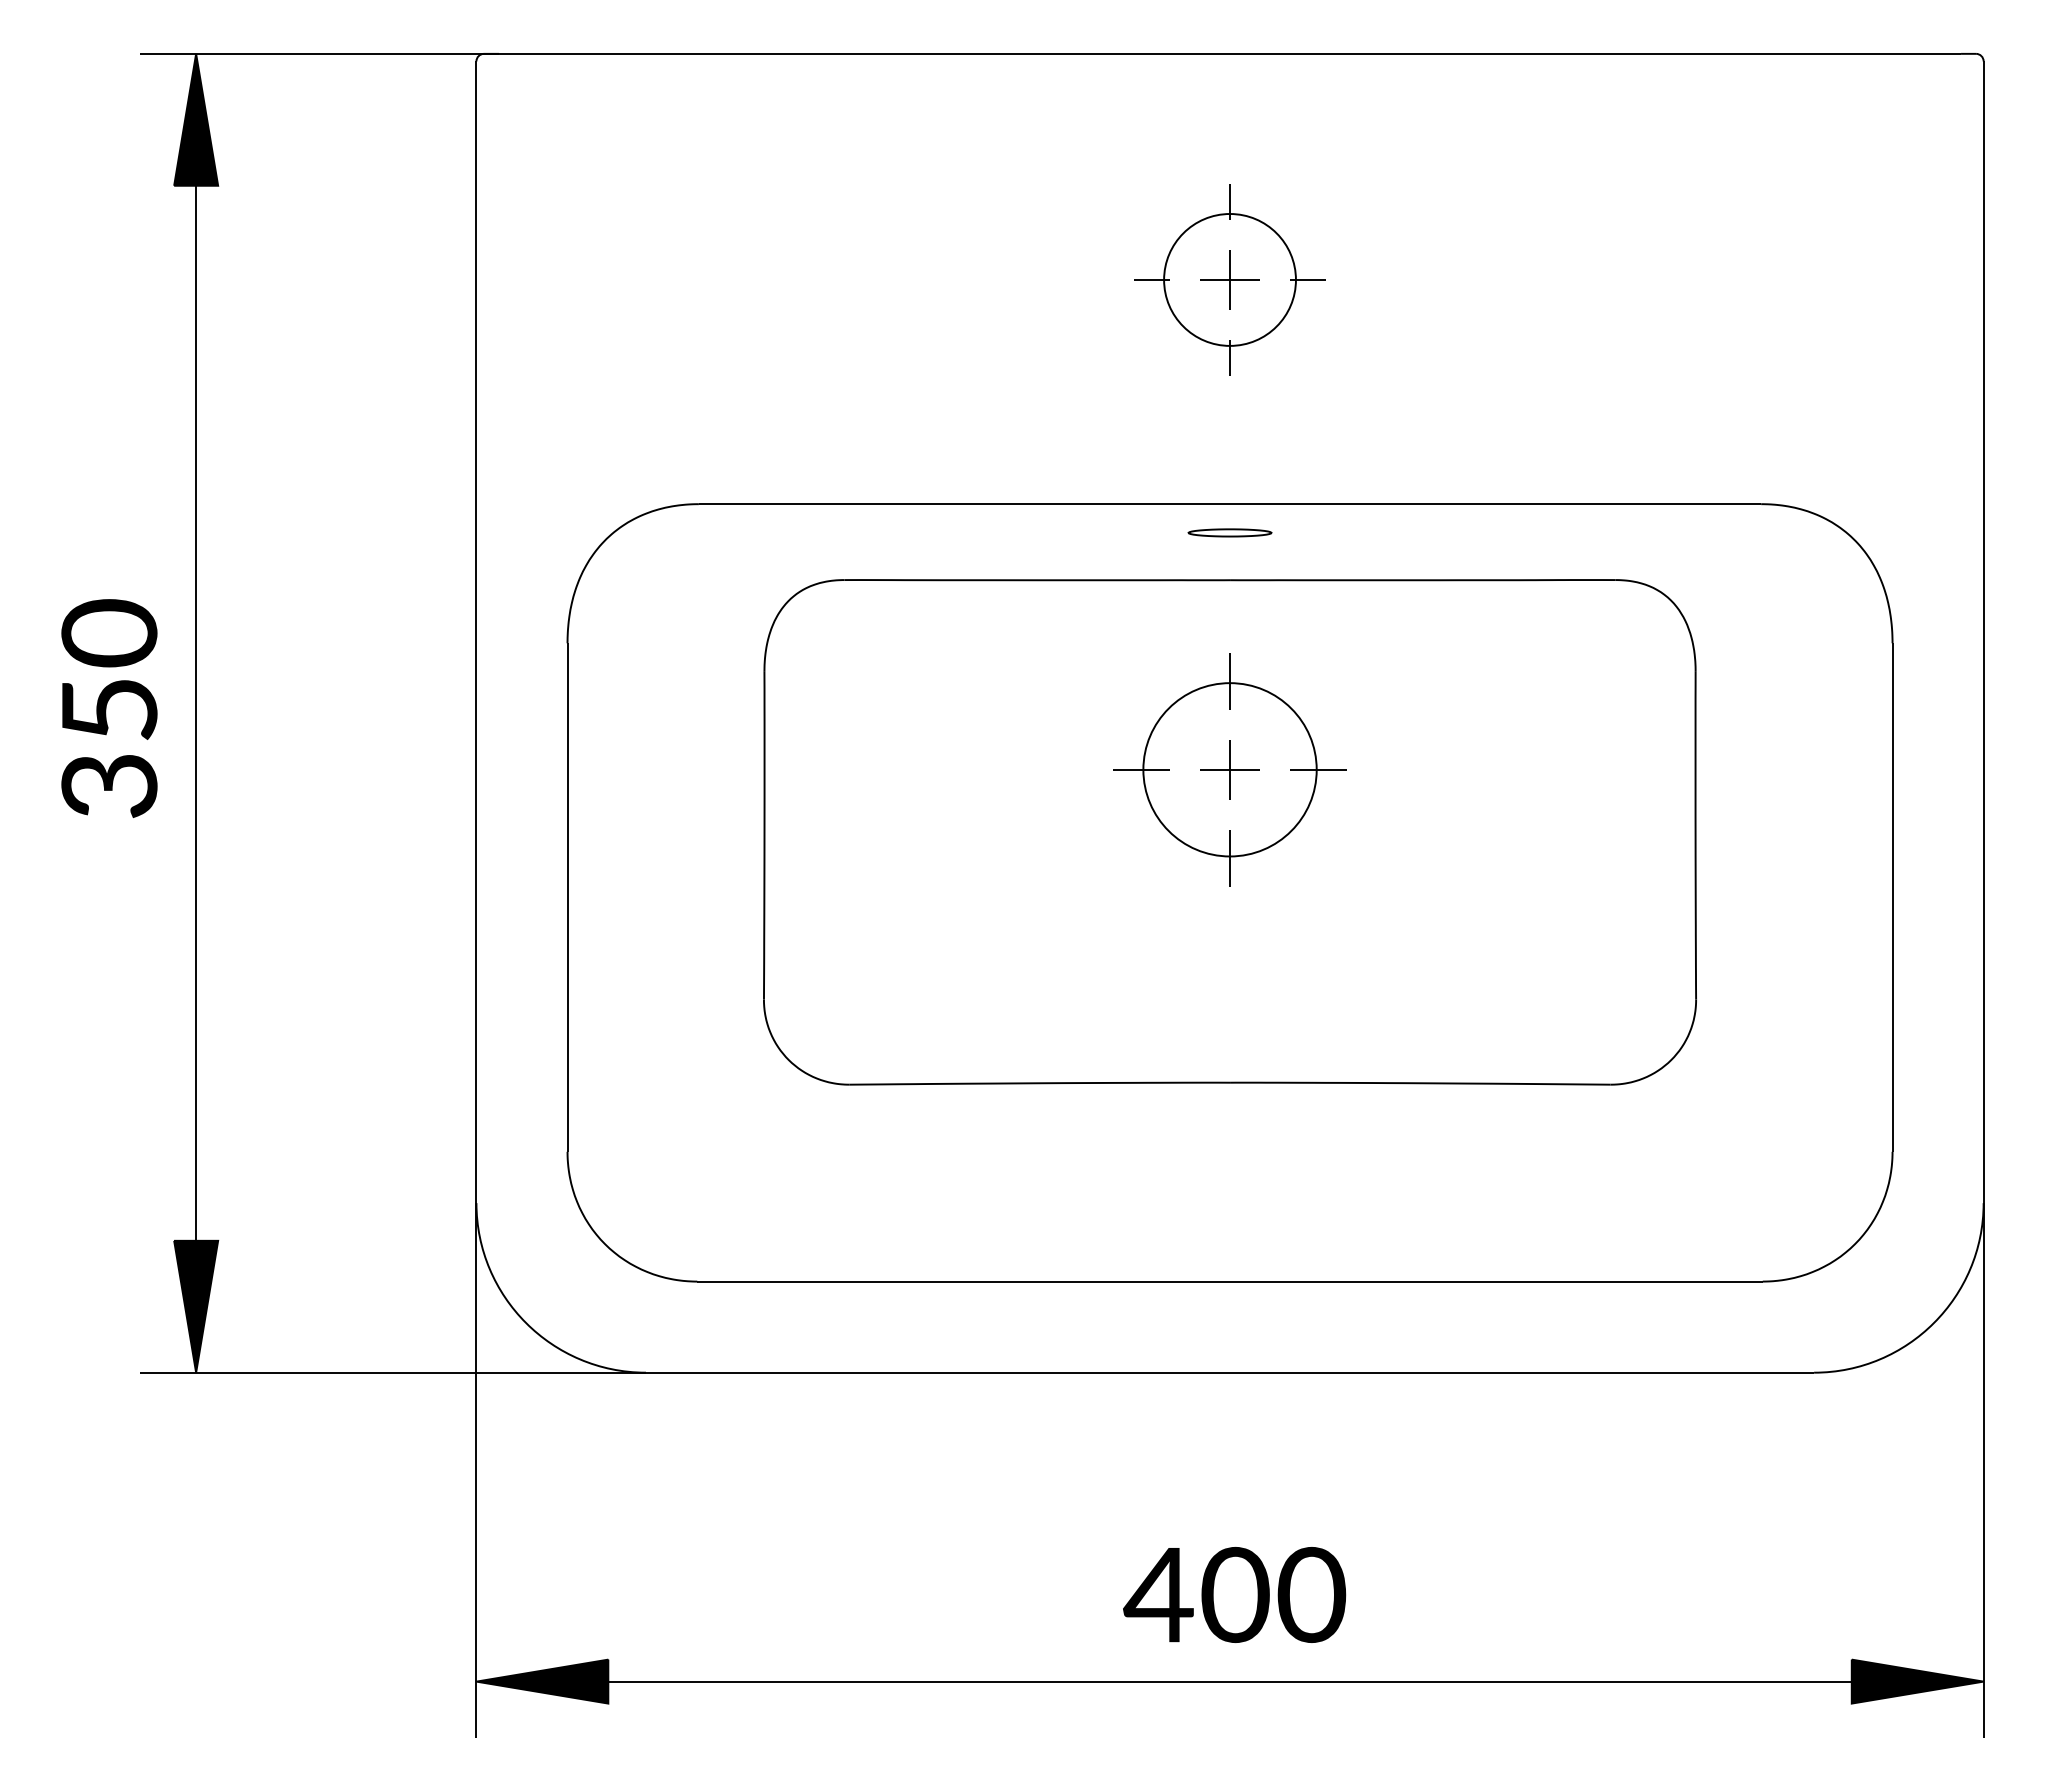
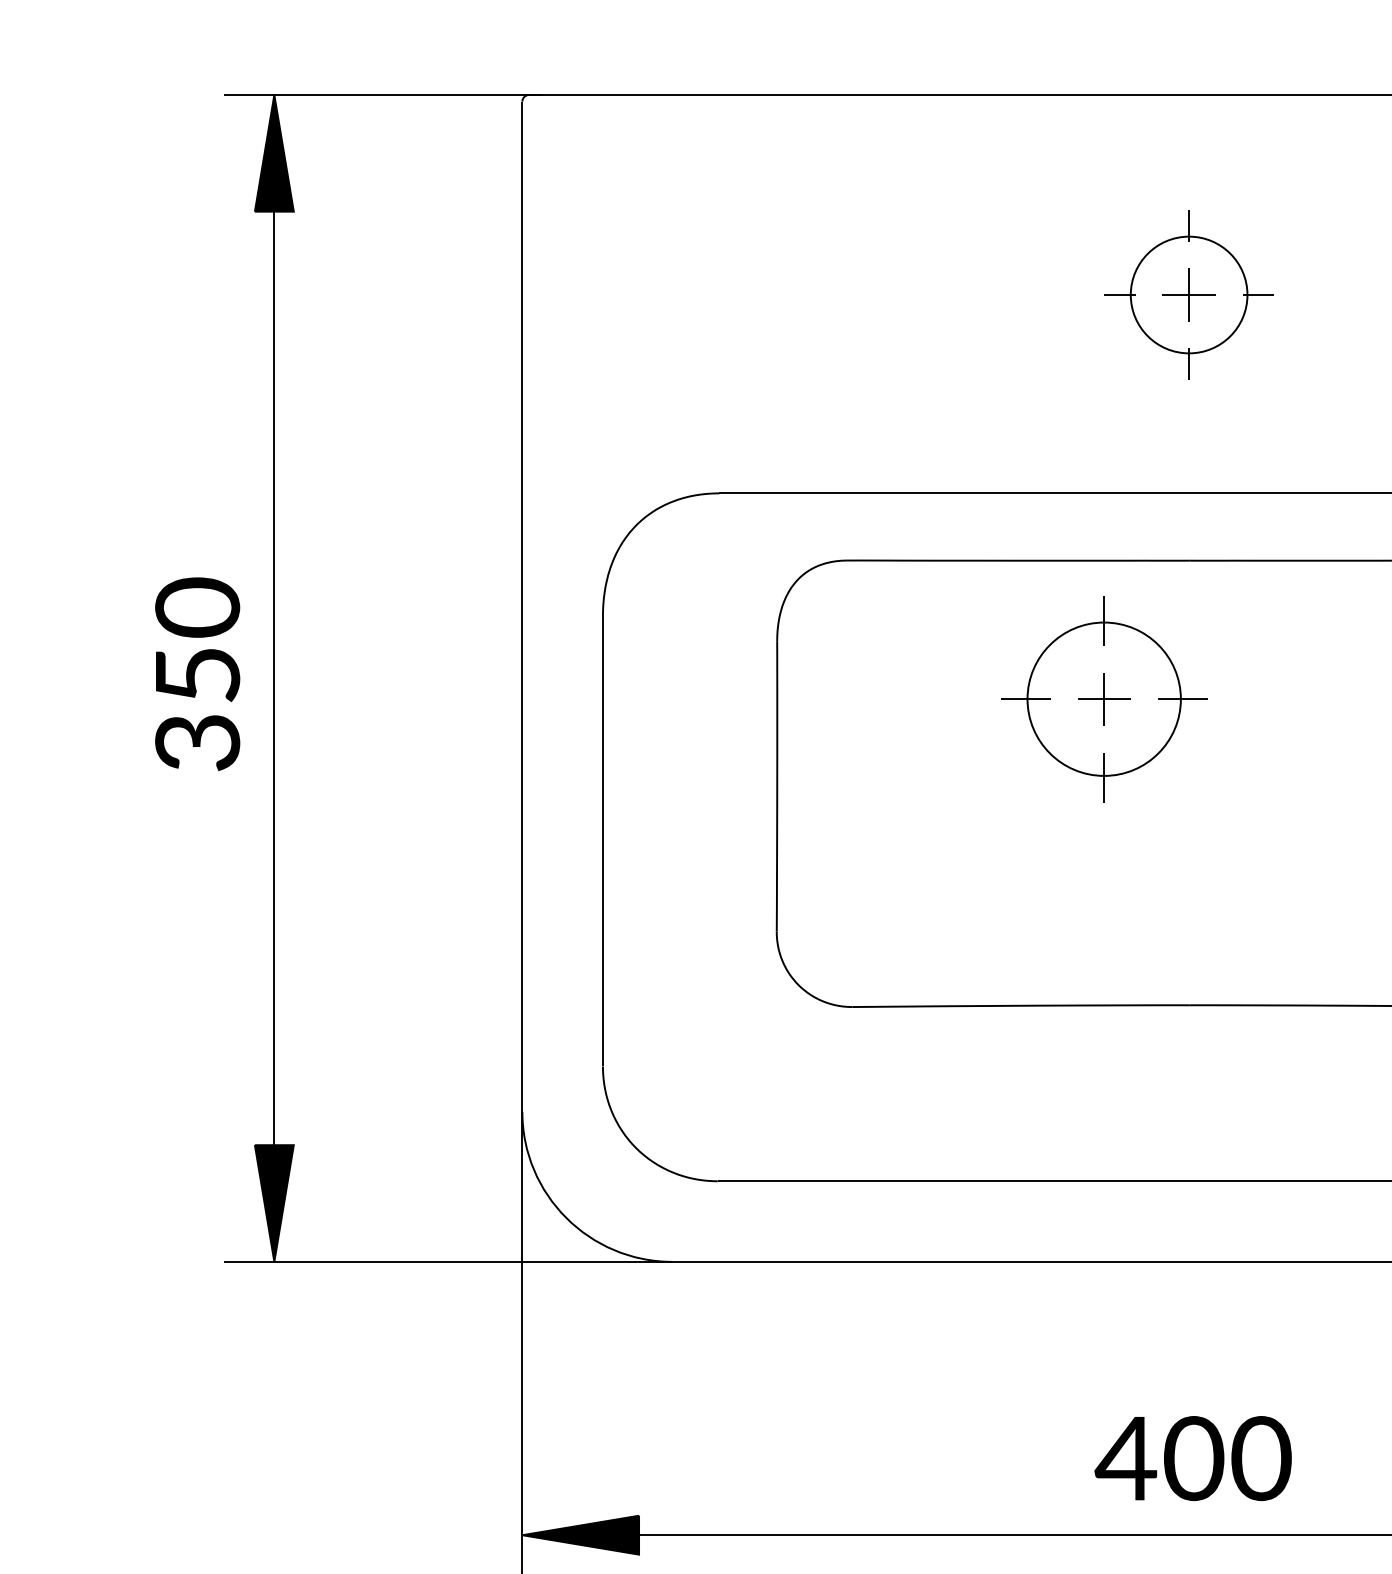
part: (1229, 532) -> (1188, 518), removed
part: (1229, 769) -> (1103, 698), moved

